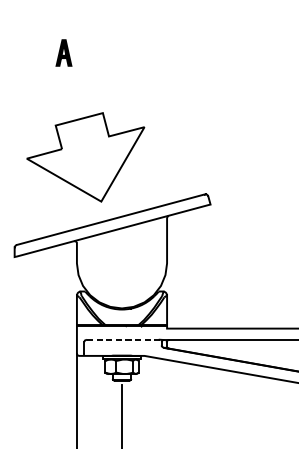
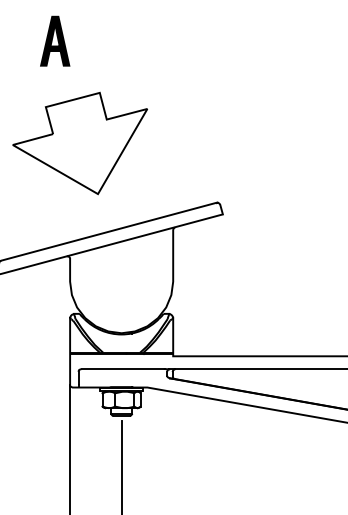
part: (64, 52) -> (55, 40), size x1.67
part: (85, 157) -> (79, 143), moved
line: (123, 340) -> (123, 369), dashed -> solid

